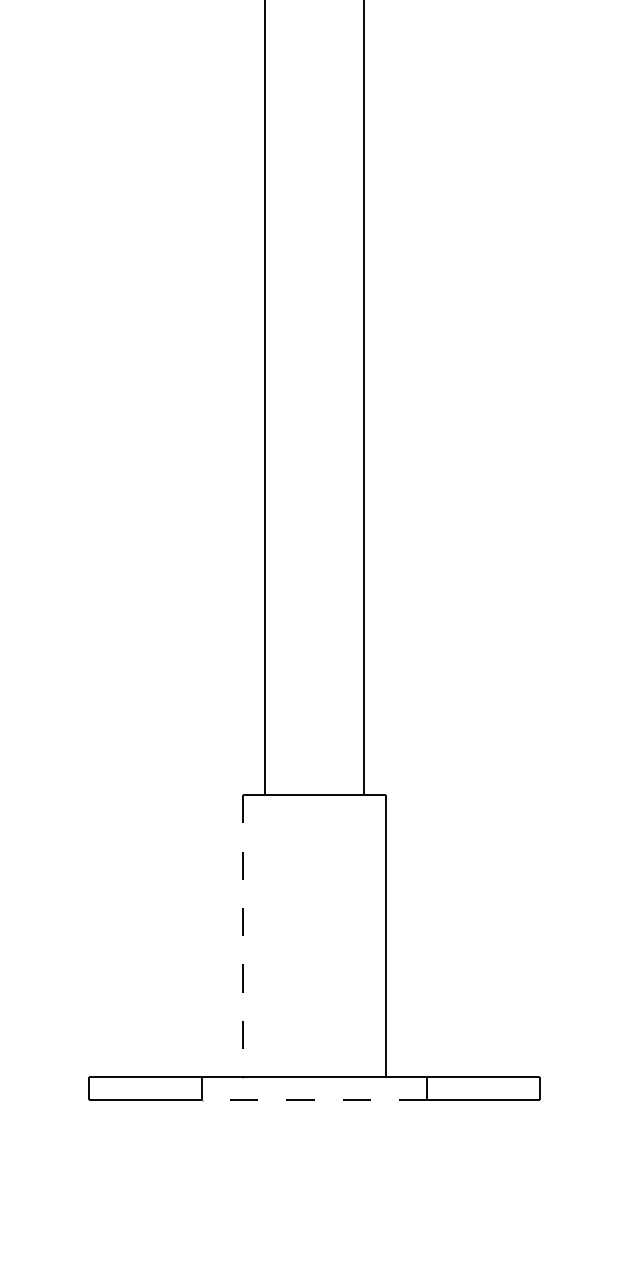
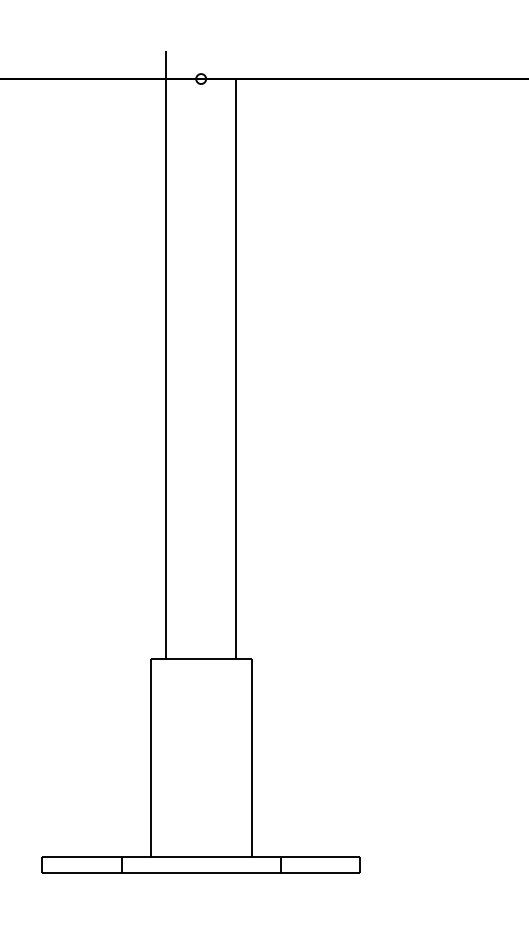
line: (242, 936) -> (150, 758), dashed -> solid
line: (313, 1099) -> (200, 873), dashed -> solid

